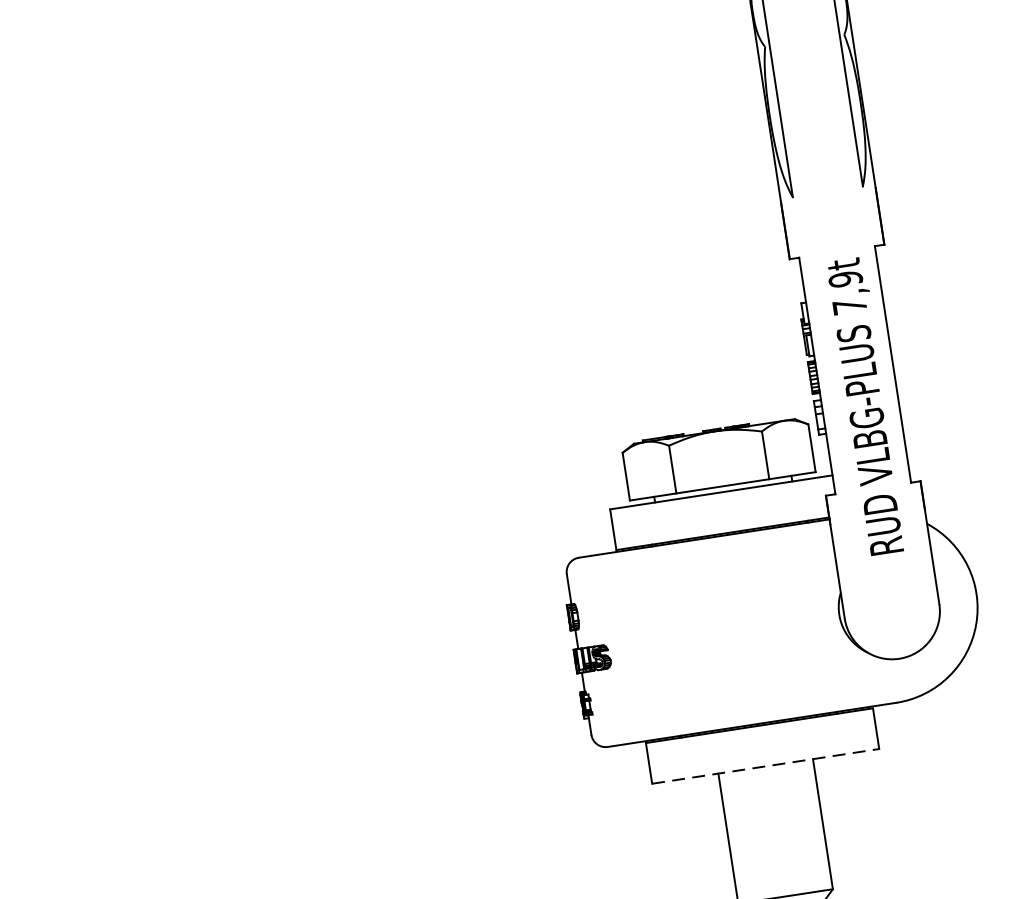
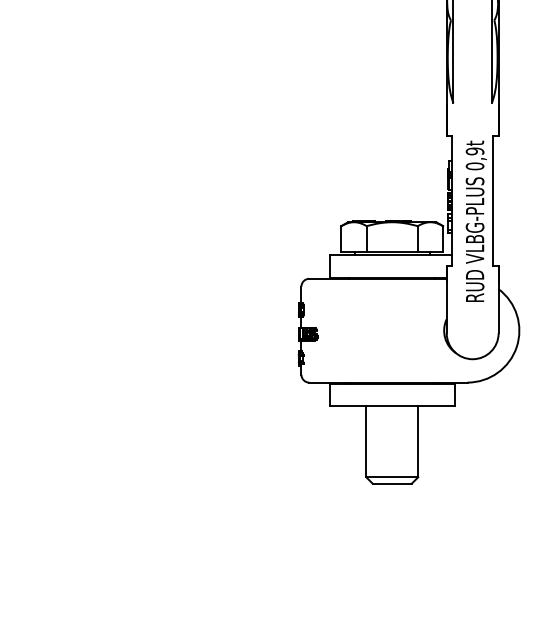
text: (848, 306) -> (474, 166), 7,9t -> 0,9t
line: (766, 765) -> (392, 405), dashed -> solid

